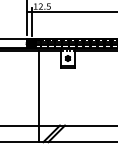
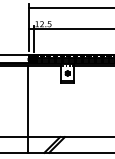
line: (39, 95) -> (28, 108), moved

